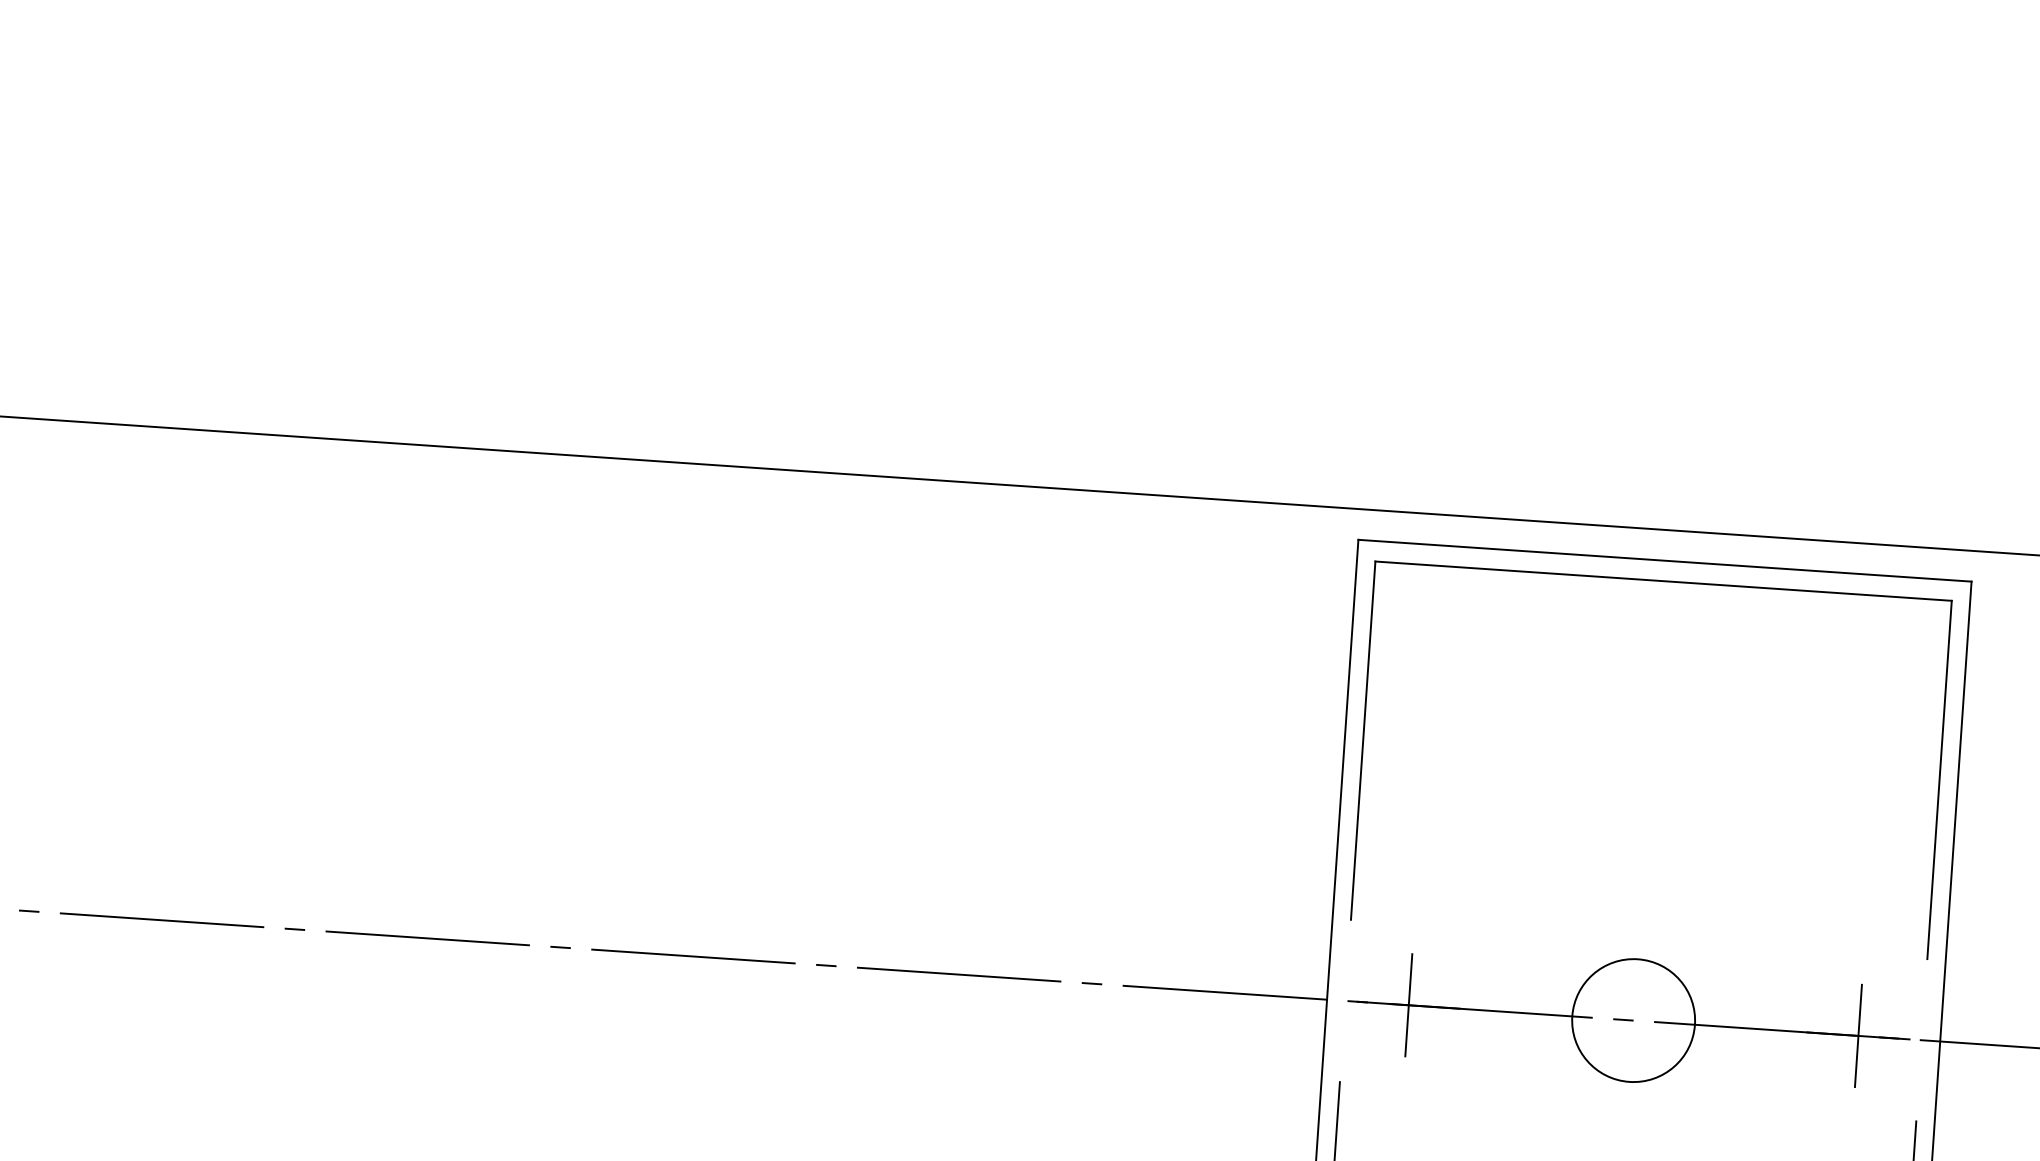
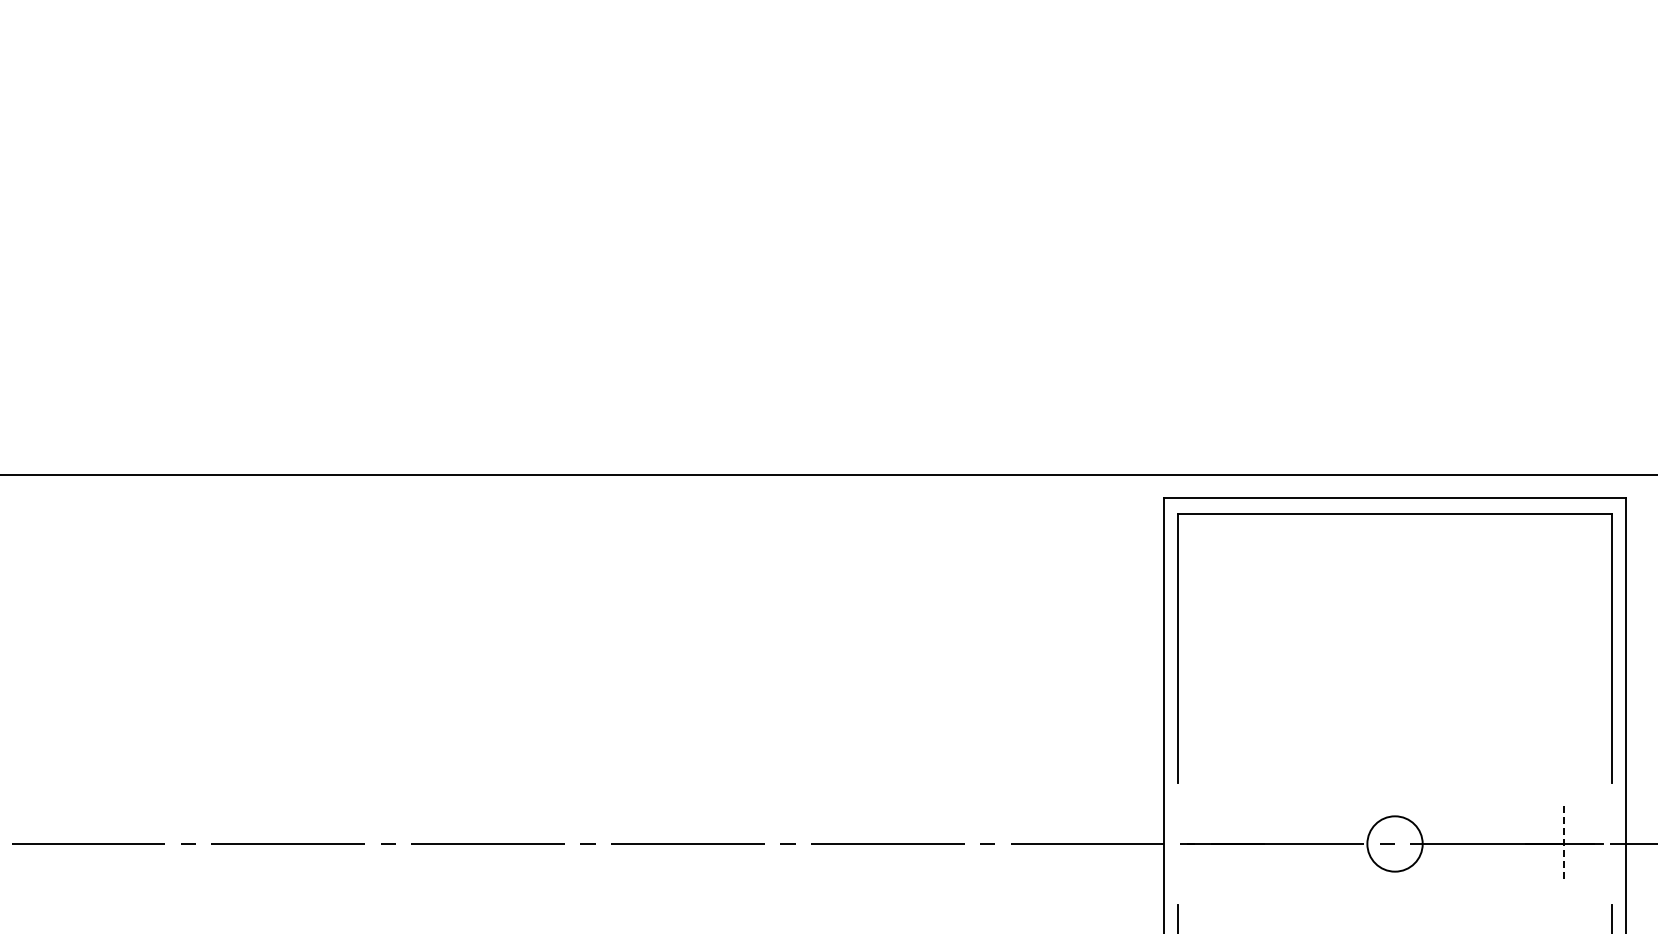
line: (1408, 1004) -> (1225, 843), removed
circle: (1632, 1019) -> (1394, 843), size x0.6
line: (1858, 1036) -> (1564, 844), solid -> dashed

